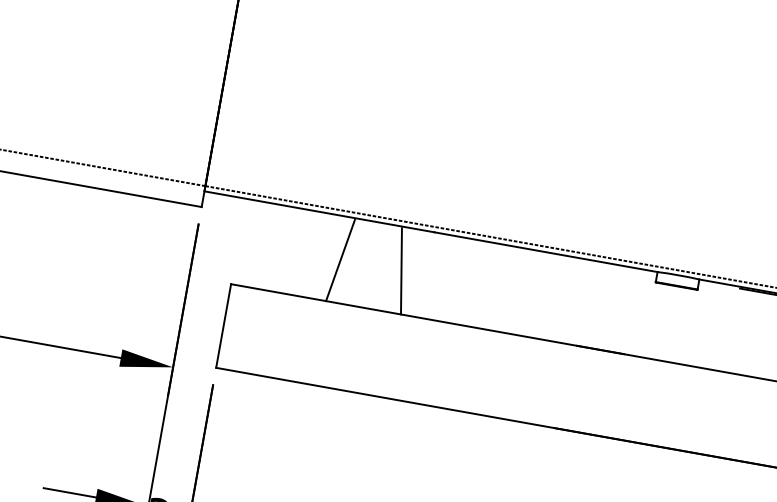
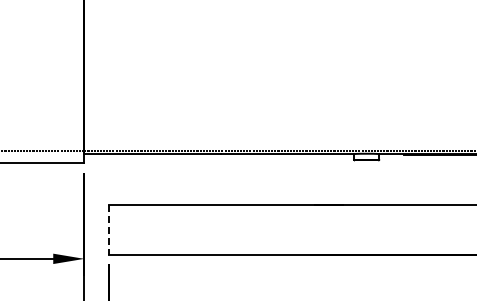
line: (339, 259) -> (169, 179), removed
line: (401, 270) -> (206, 179), removed
line: (224, 325) -> (109, 229), solid -> dashed

